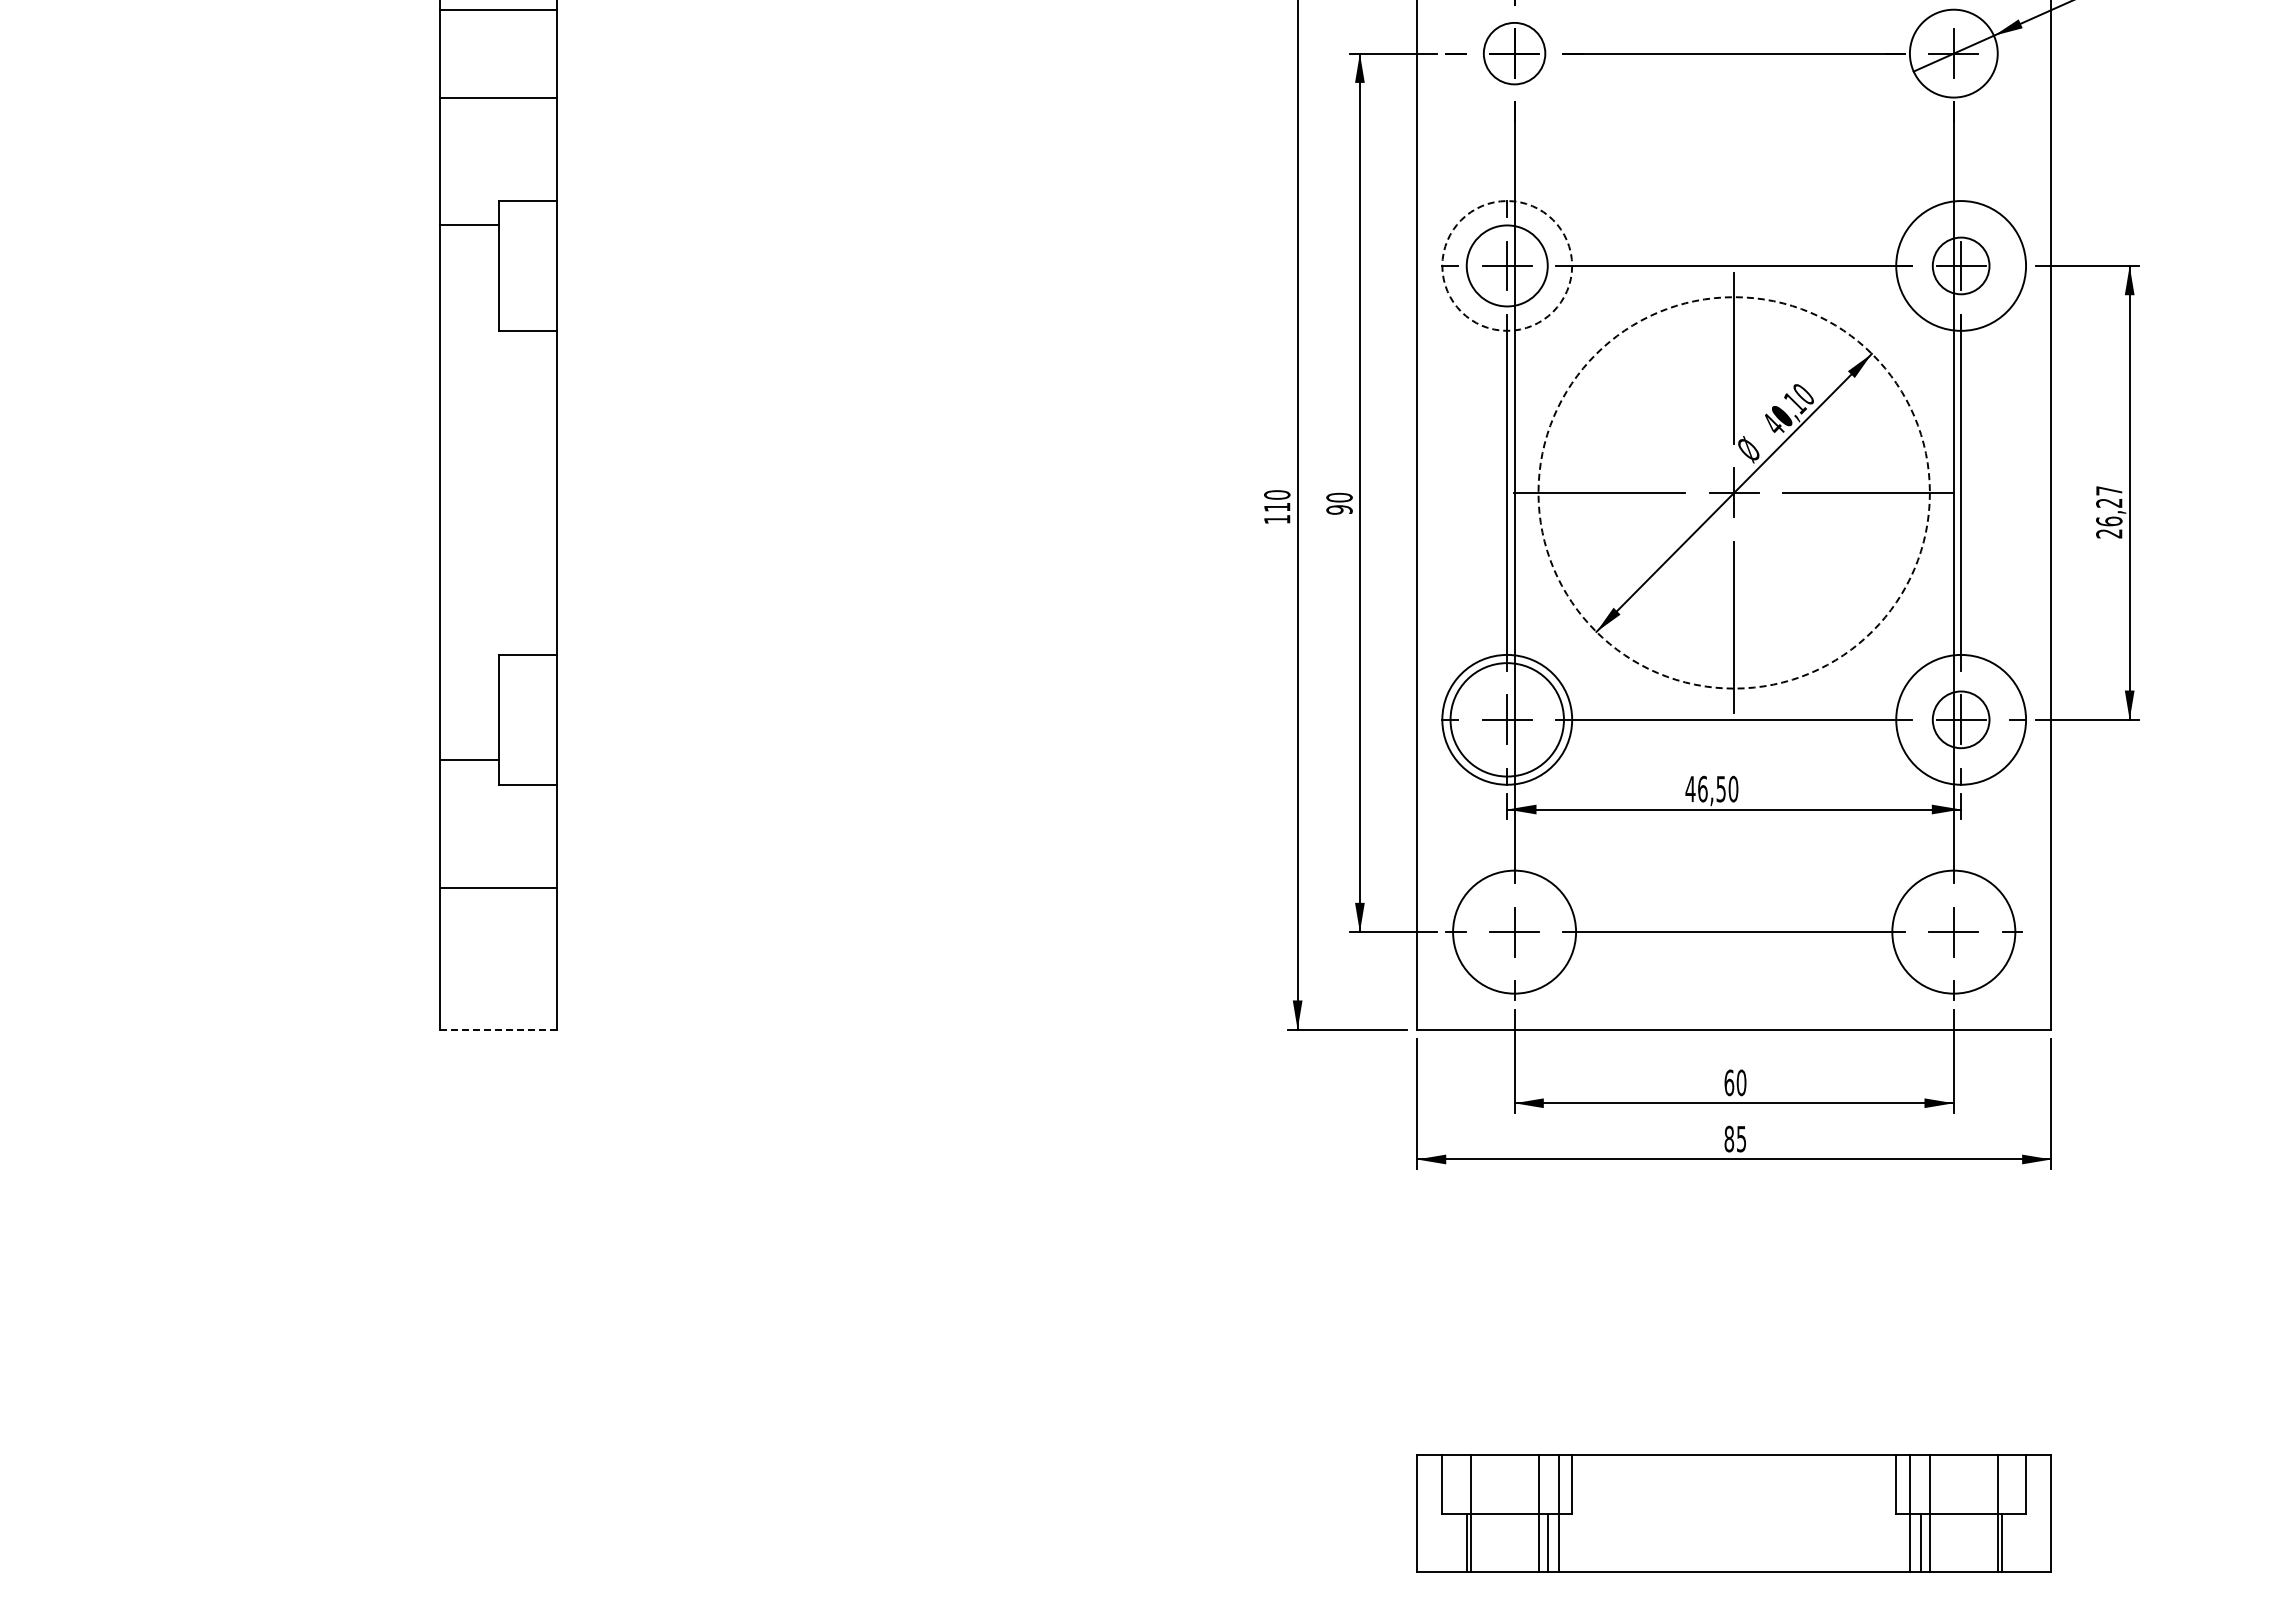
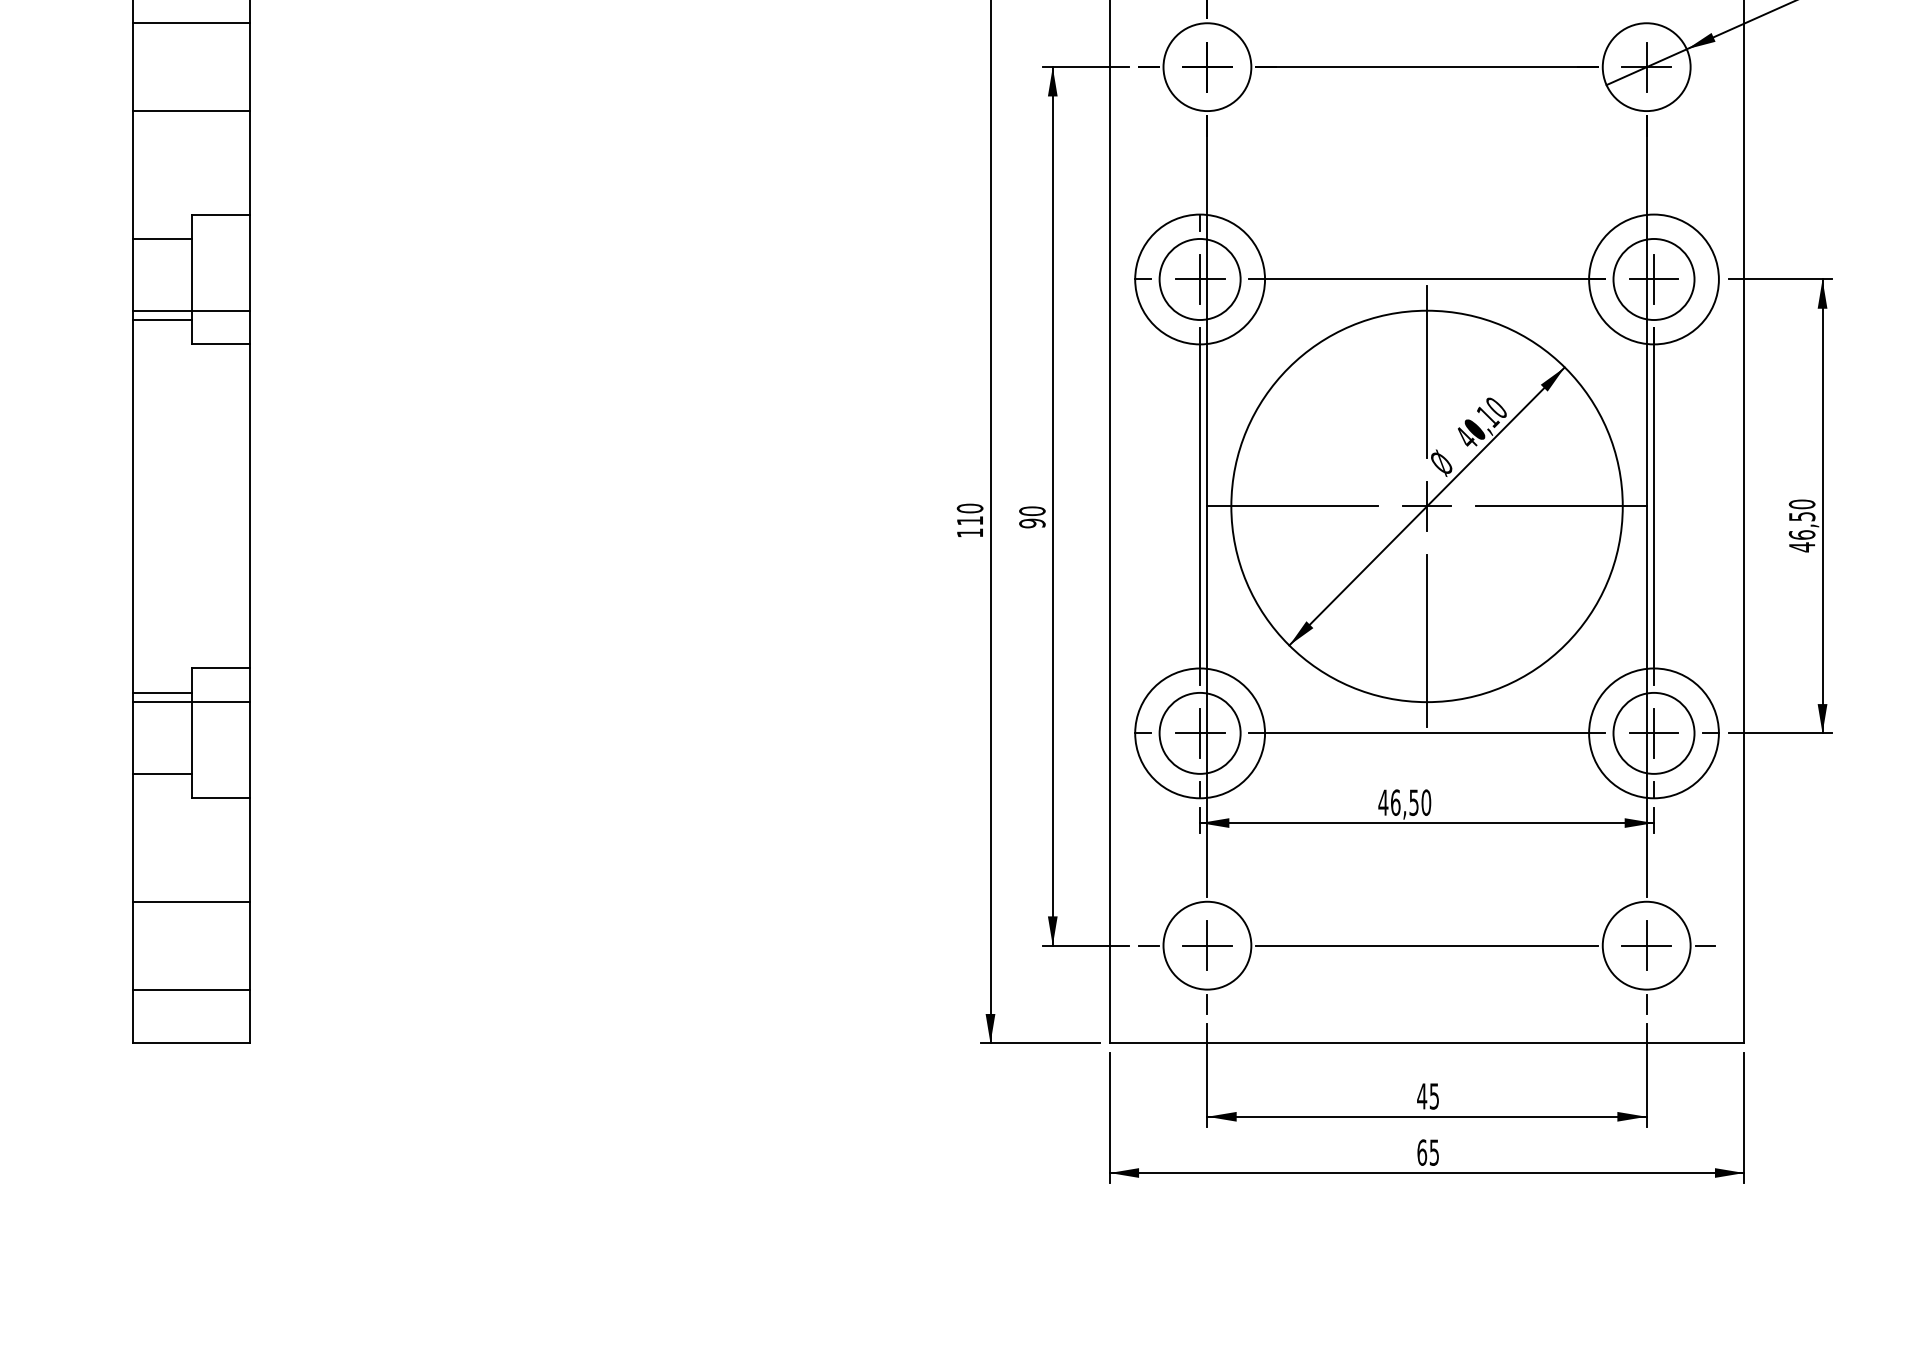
circle: (1514, 53) -> (1207, 67), size x1.43
circle: (1507, 265) -> (1200, 279), dashed -> solid
circle: (1960, 265) -> (1653, 279), size x1.43
line: (498, 297) -> (191, 311), added
line: (469, 306) -> (162, 320), added
circle: (1733, 492) -> (1426, 506), dashed -> solid
text: (2109, 512) -> (1802, 526), 26,27 -> 46,50
line: (469, 679) -> (162, 693), added
line: (498, 688) -> (191, 702), added
circle: (1506, 719) -> (1199, 733), size x0.71
circle: (1960, 719) -> (1653, 733), size x1.43
circle: (1514, 932) -> (1207, 946), size x0.71
circle: (1953, 932) -> (1646, 946), size x0.71
line: (498, 976) -> (191, 990), added
line: (498, 1029) -> (191, 1043), dashed -> solid
text: (1735, 1082) -> (1428, 1096), 60 -> 45
text: (1729, 1138) -> (1422, 1152), 85 -> 65

